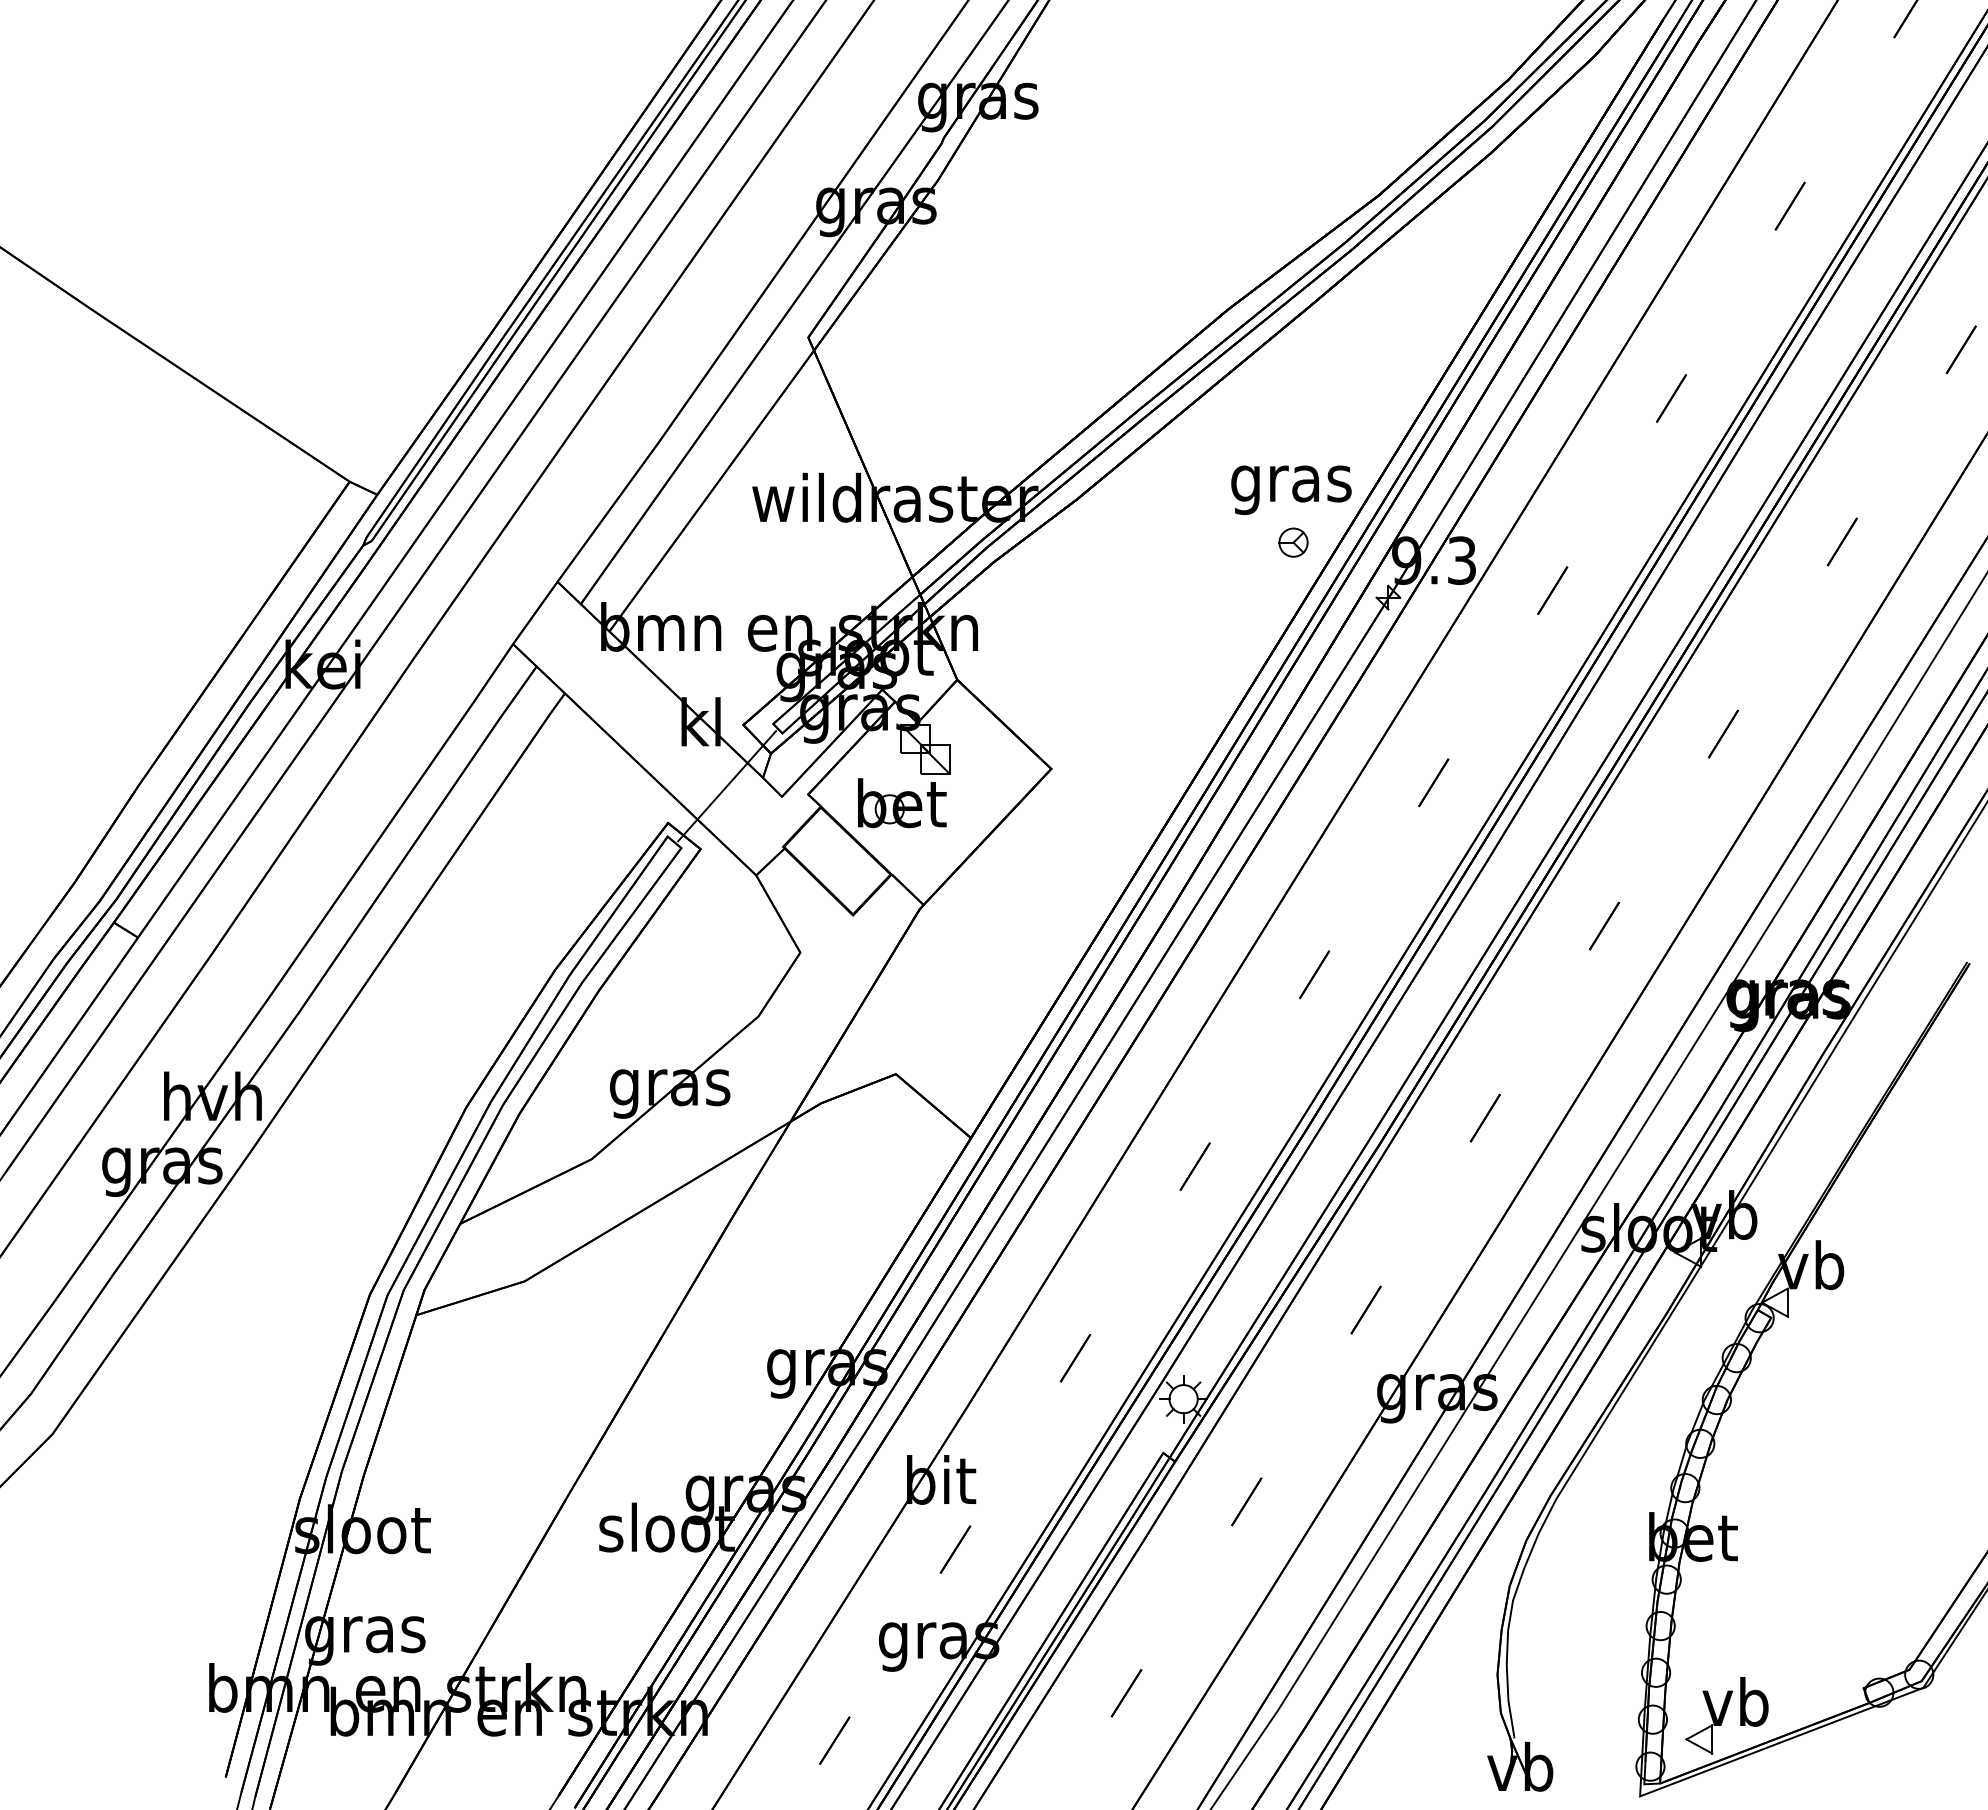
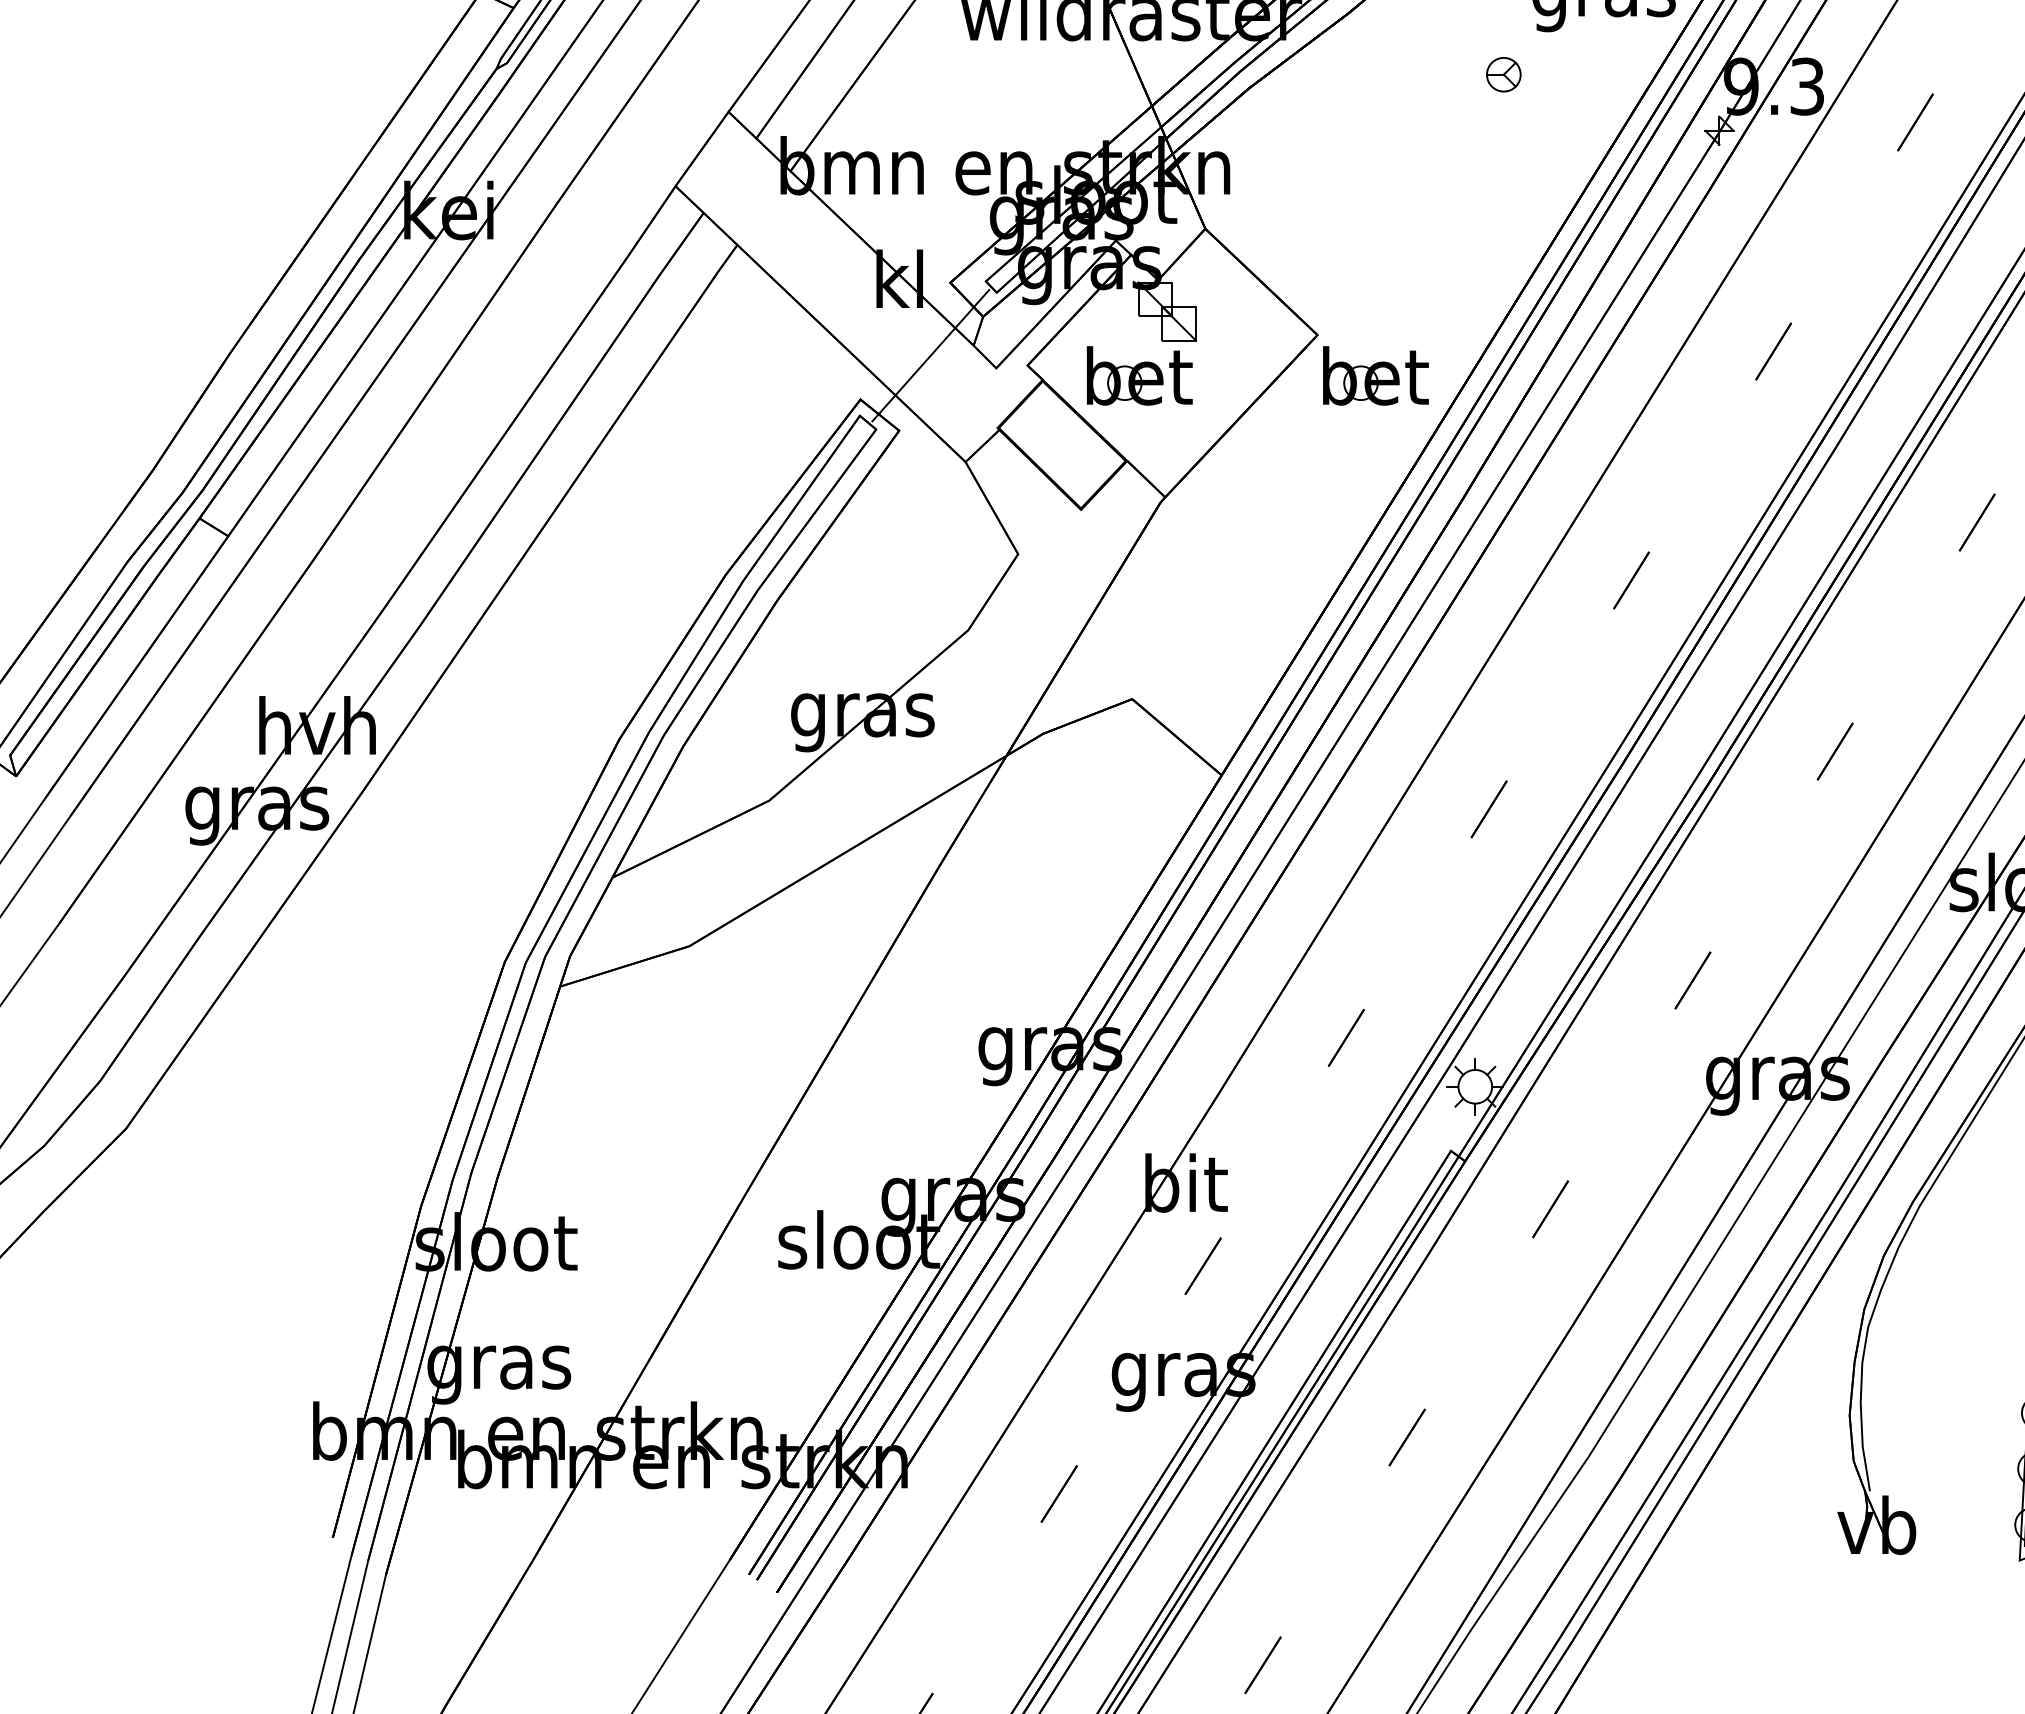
part: (1293, 542) -> (1503, 74), moved
part: (1100, 803) -> (1376, 376), added

